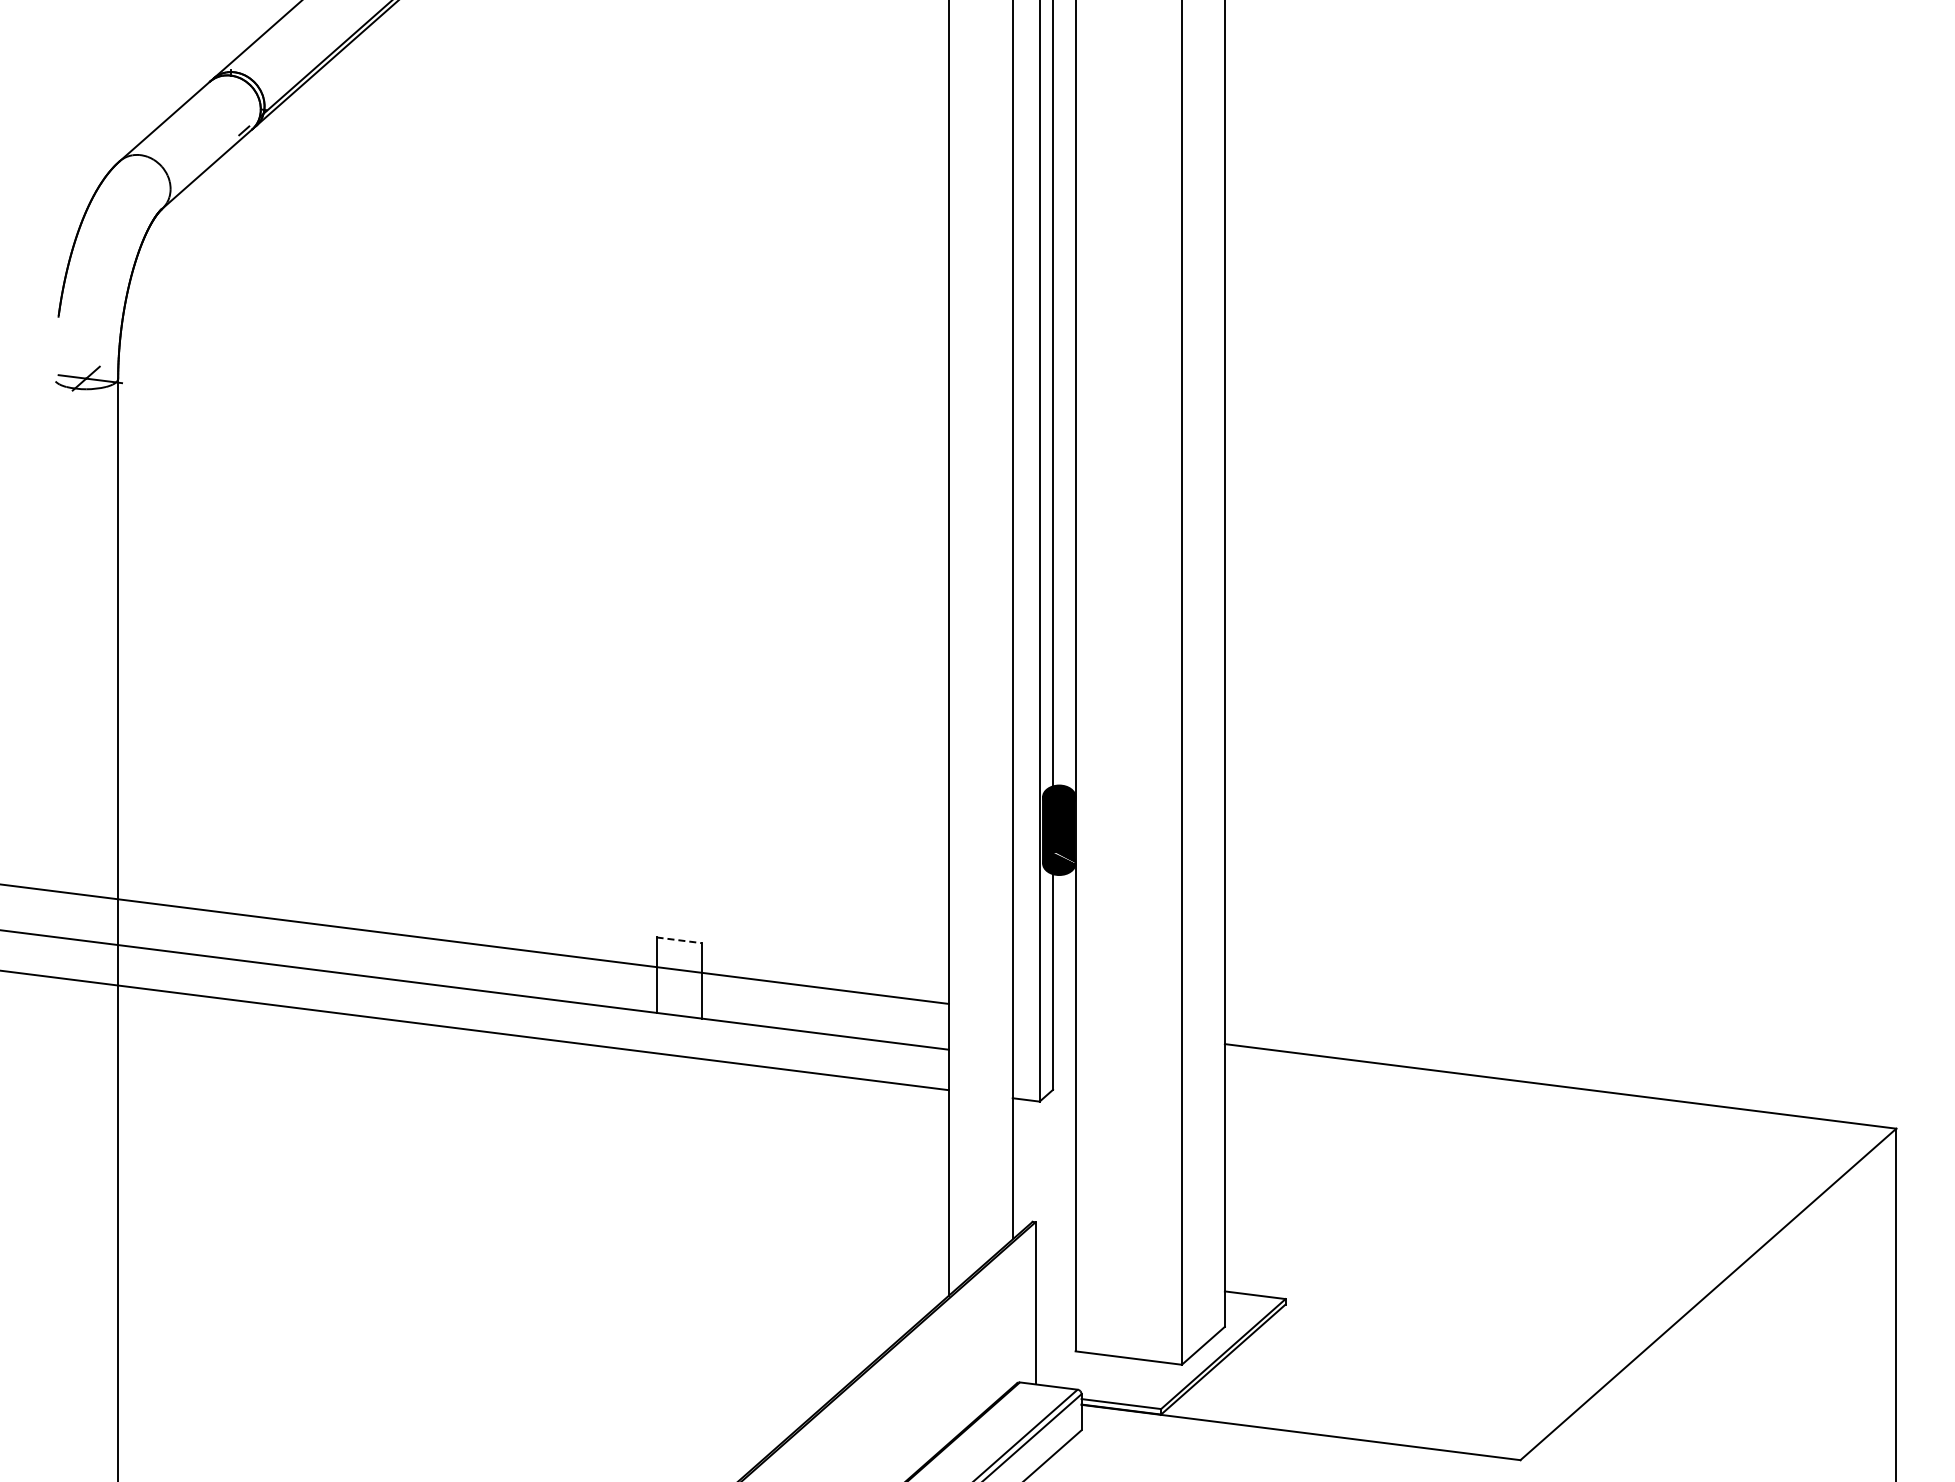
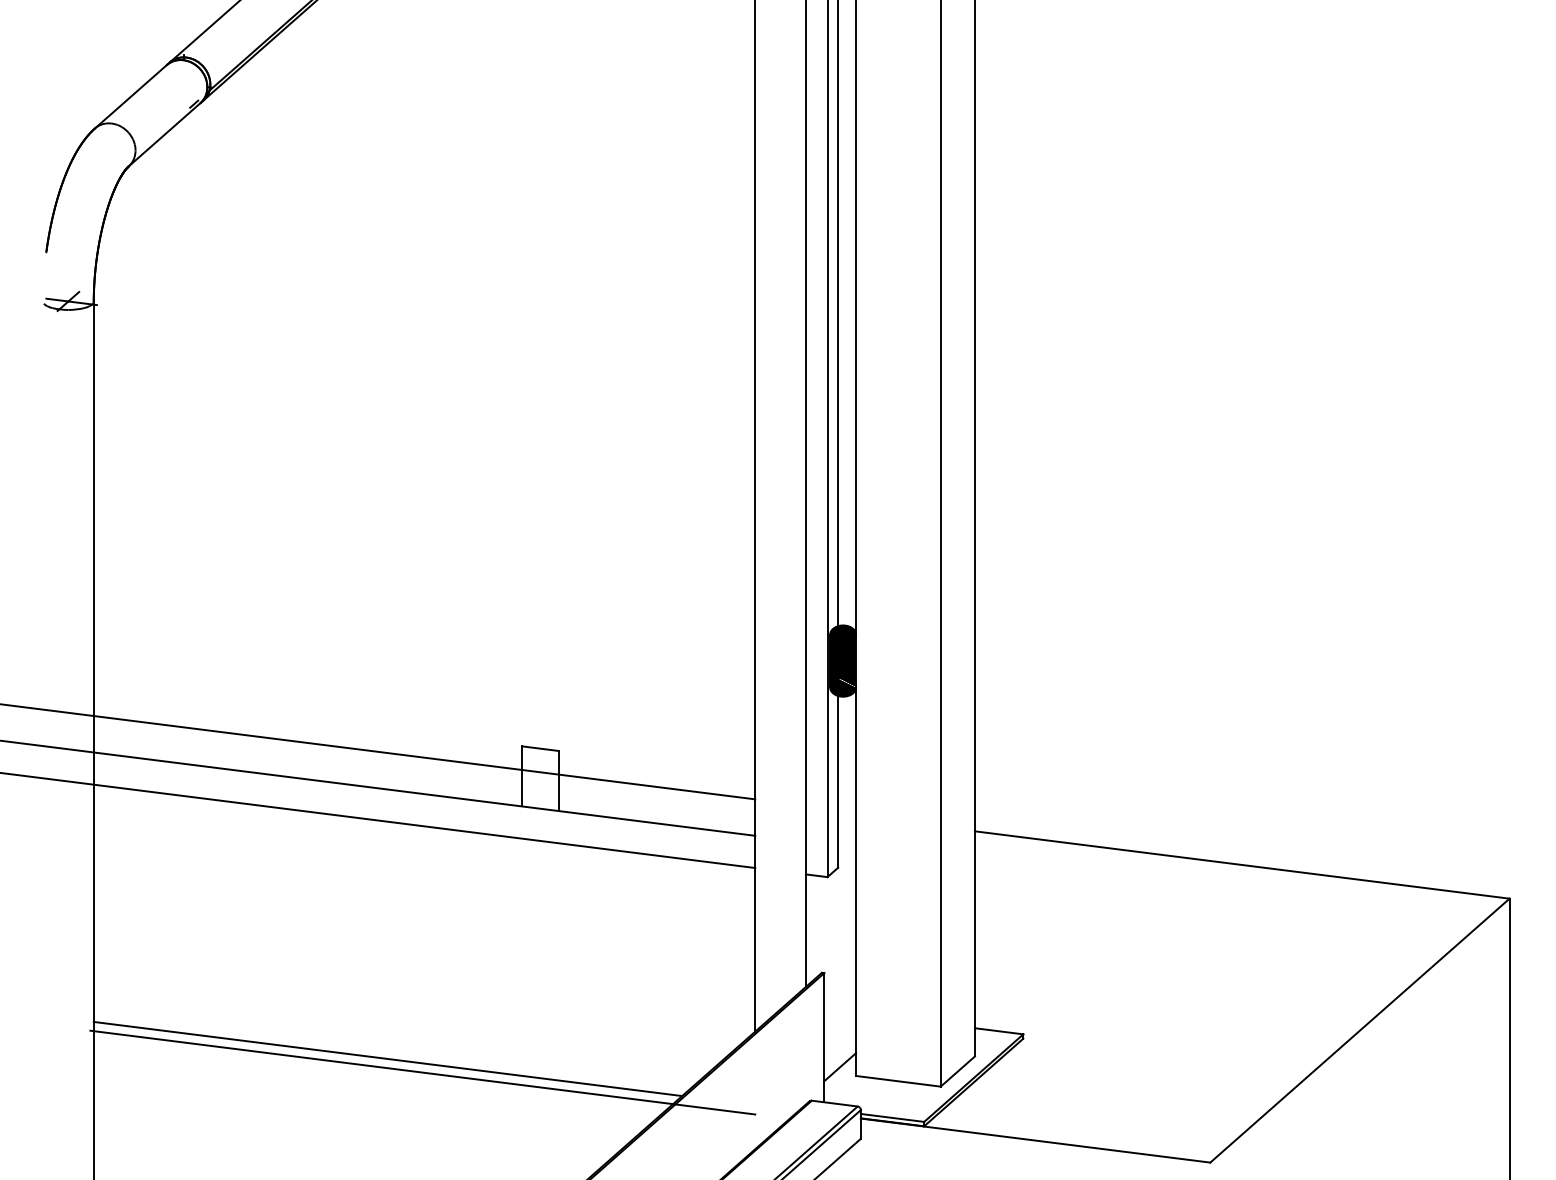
line: (679, 940) -> (540, 748), dashed -> solid
line: (487, 1329) -> (387, 1058), added
line: (1055, 1339) -> (840, 1066), added
line: (530, 1346) -> (422, 1072), added

